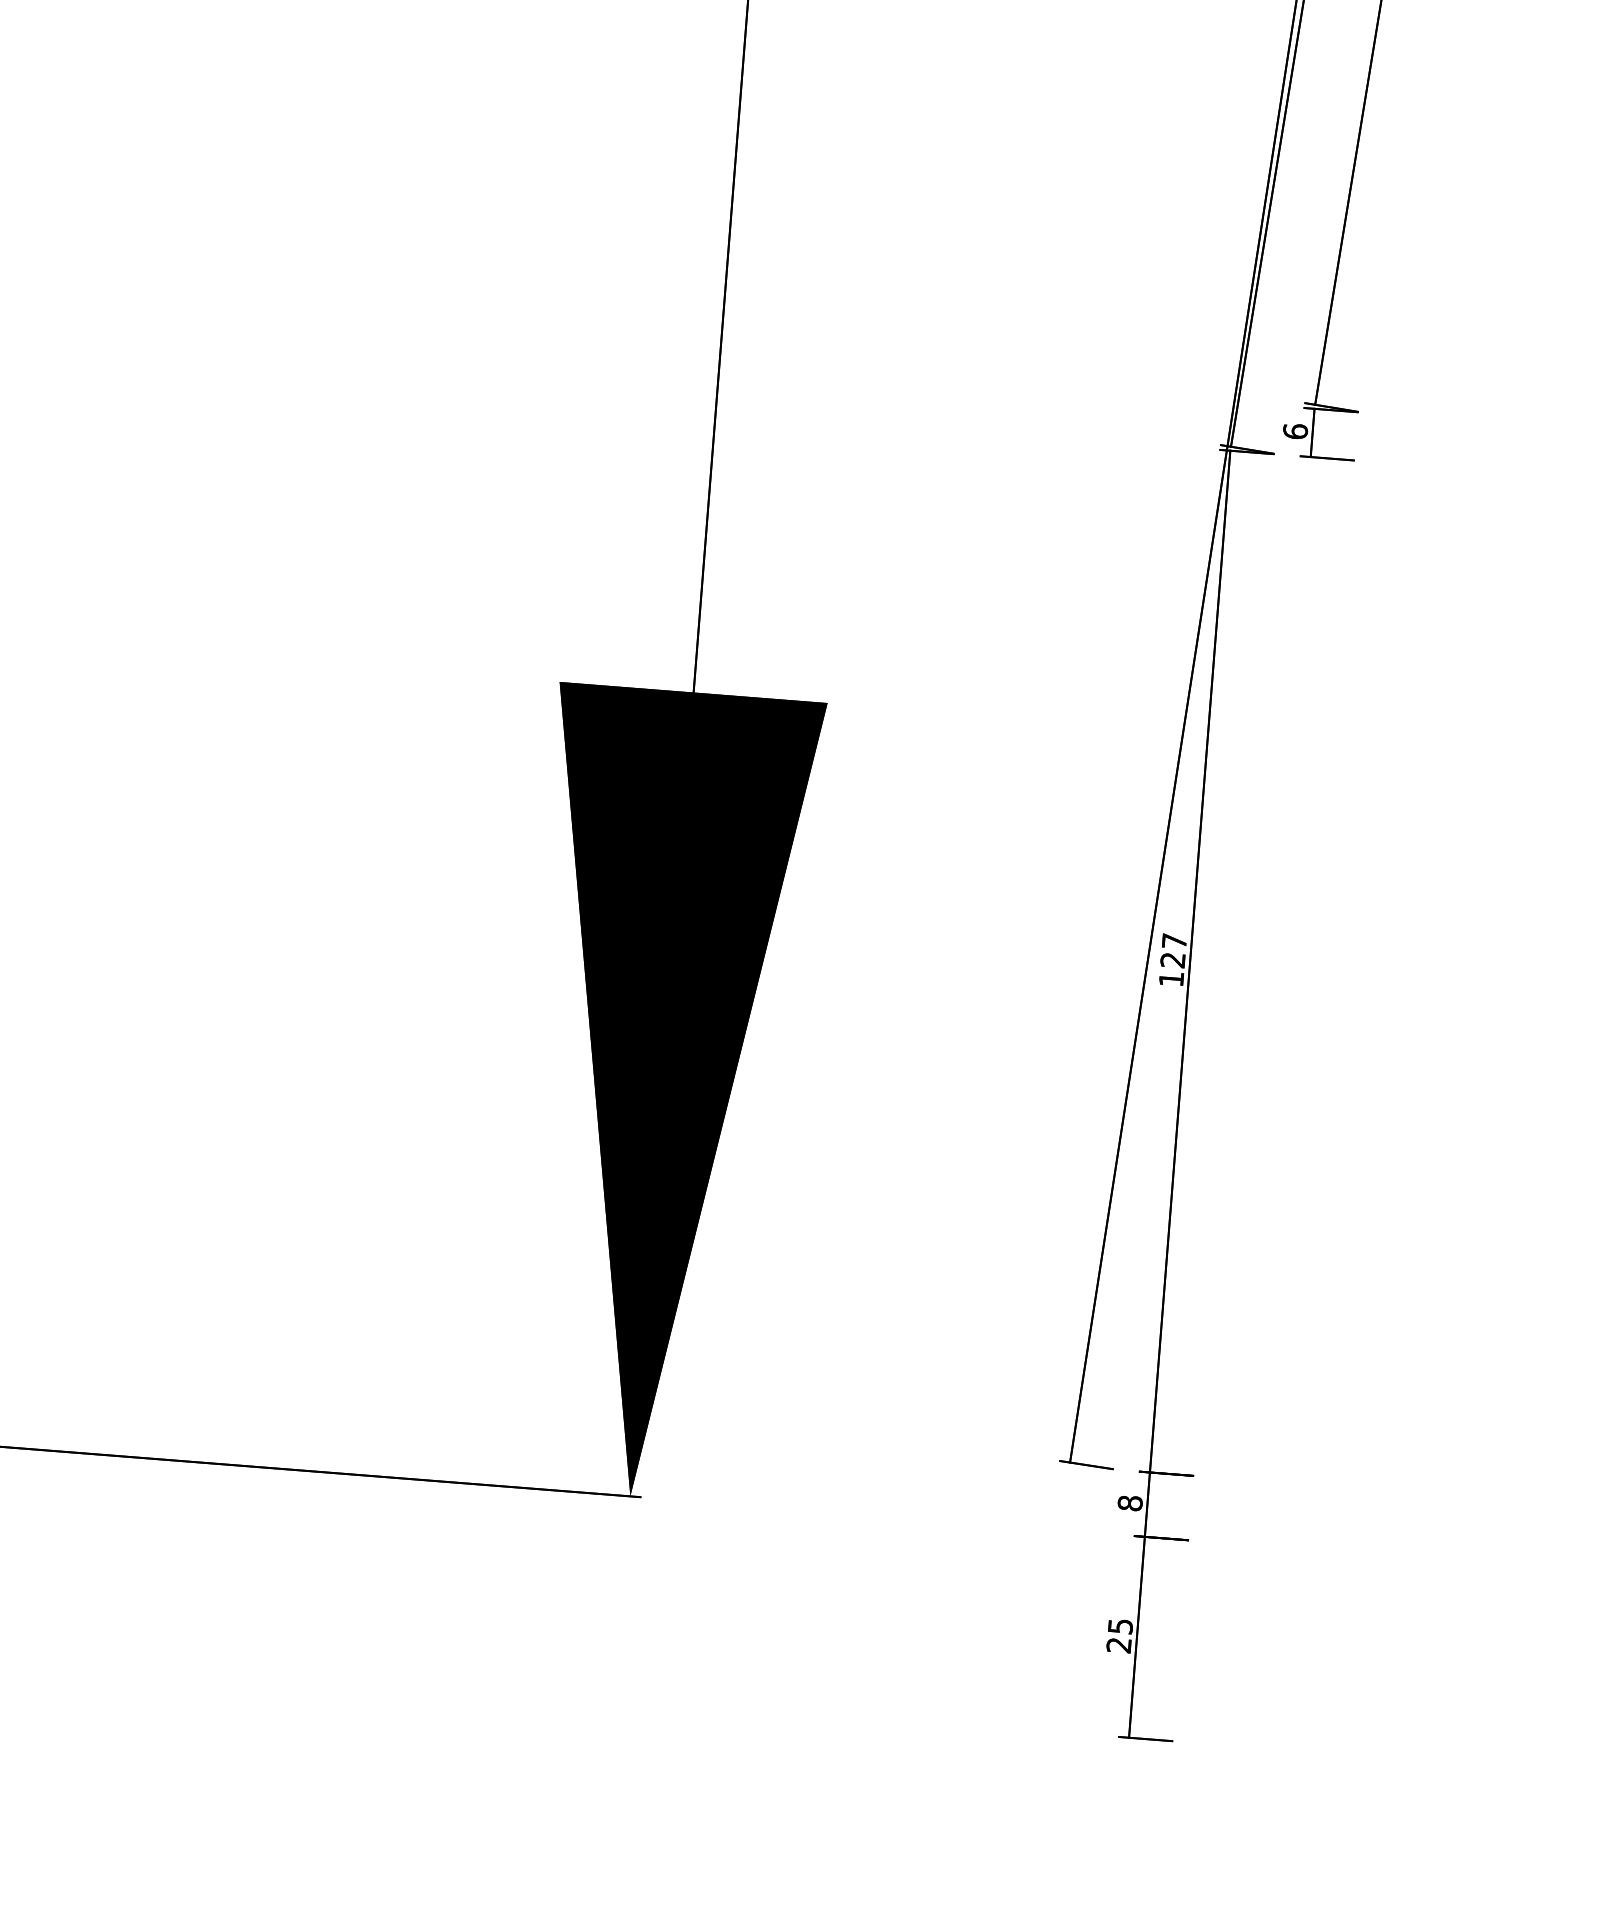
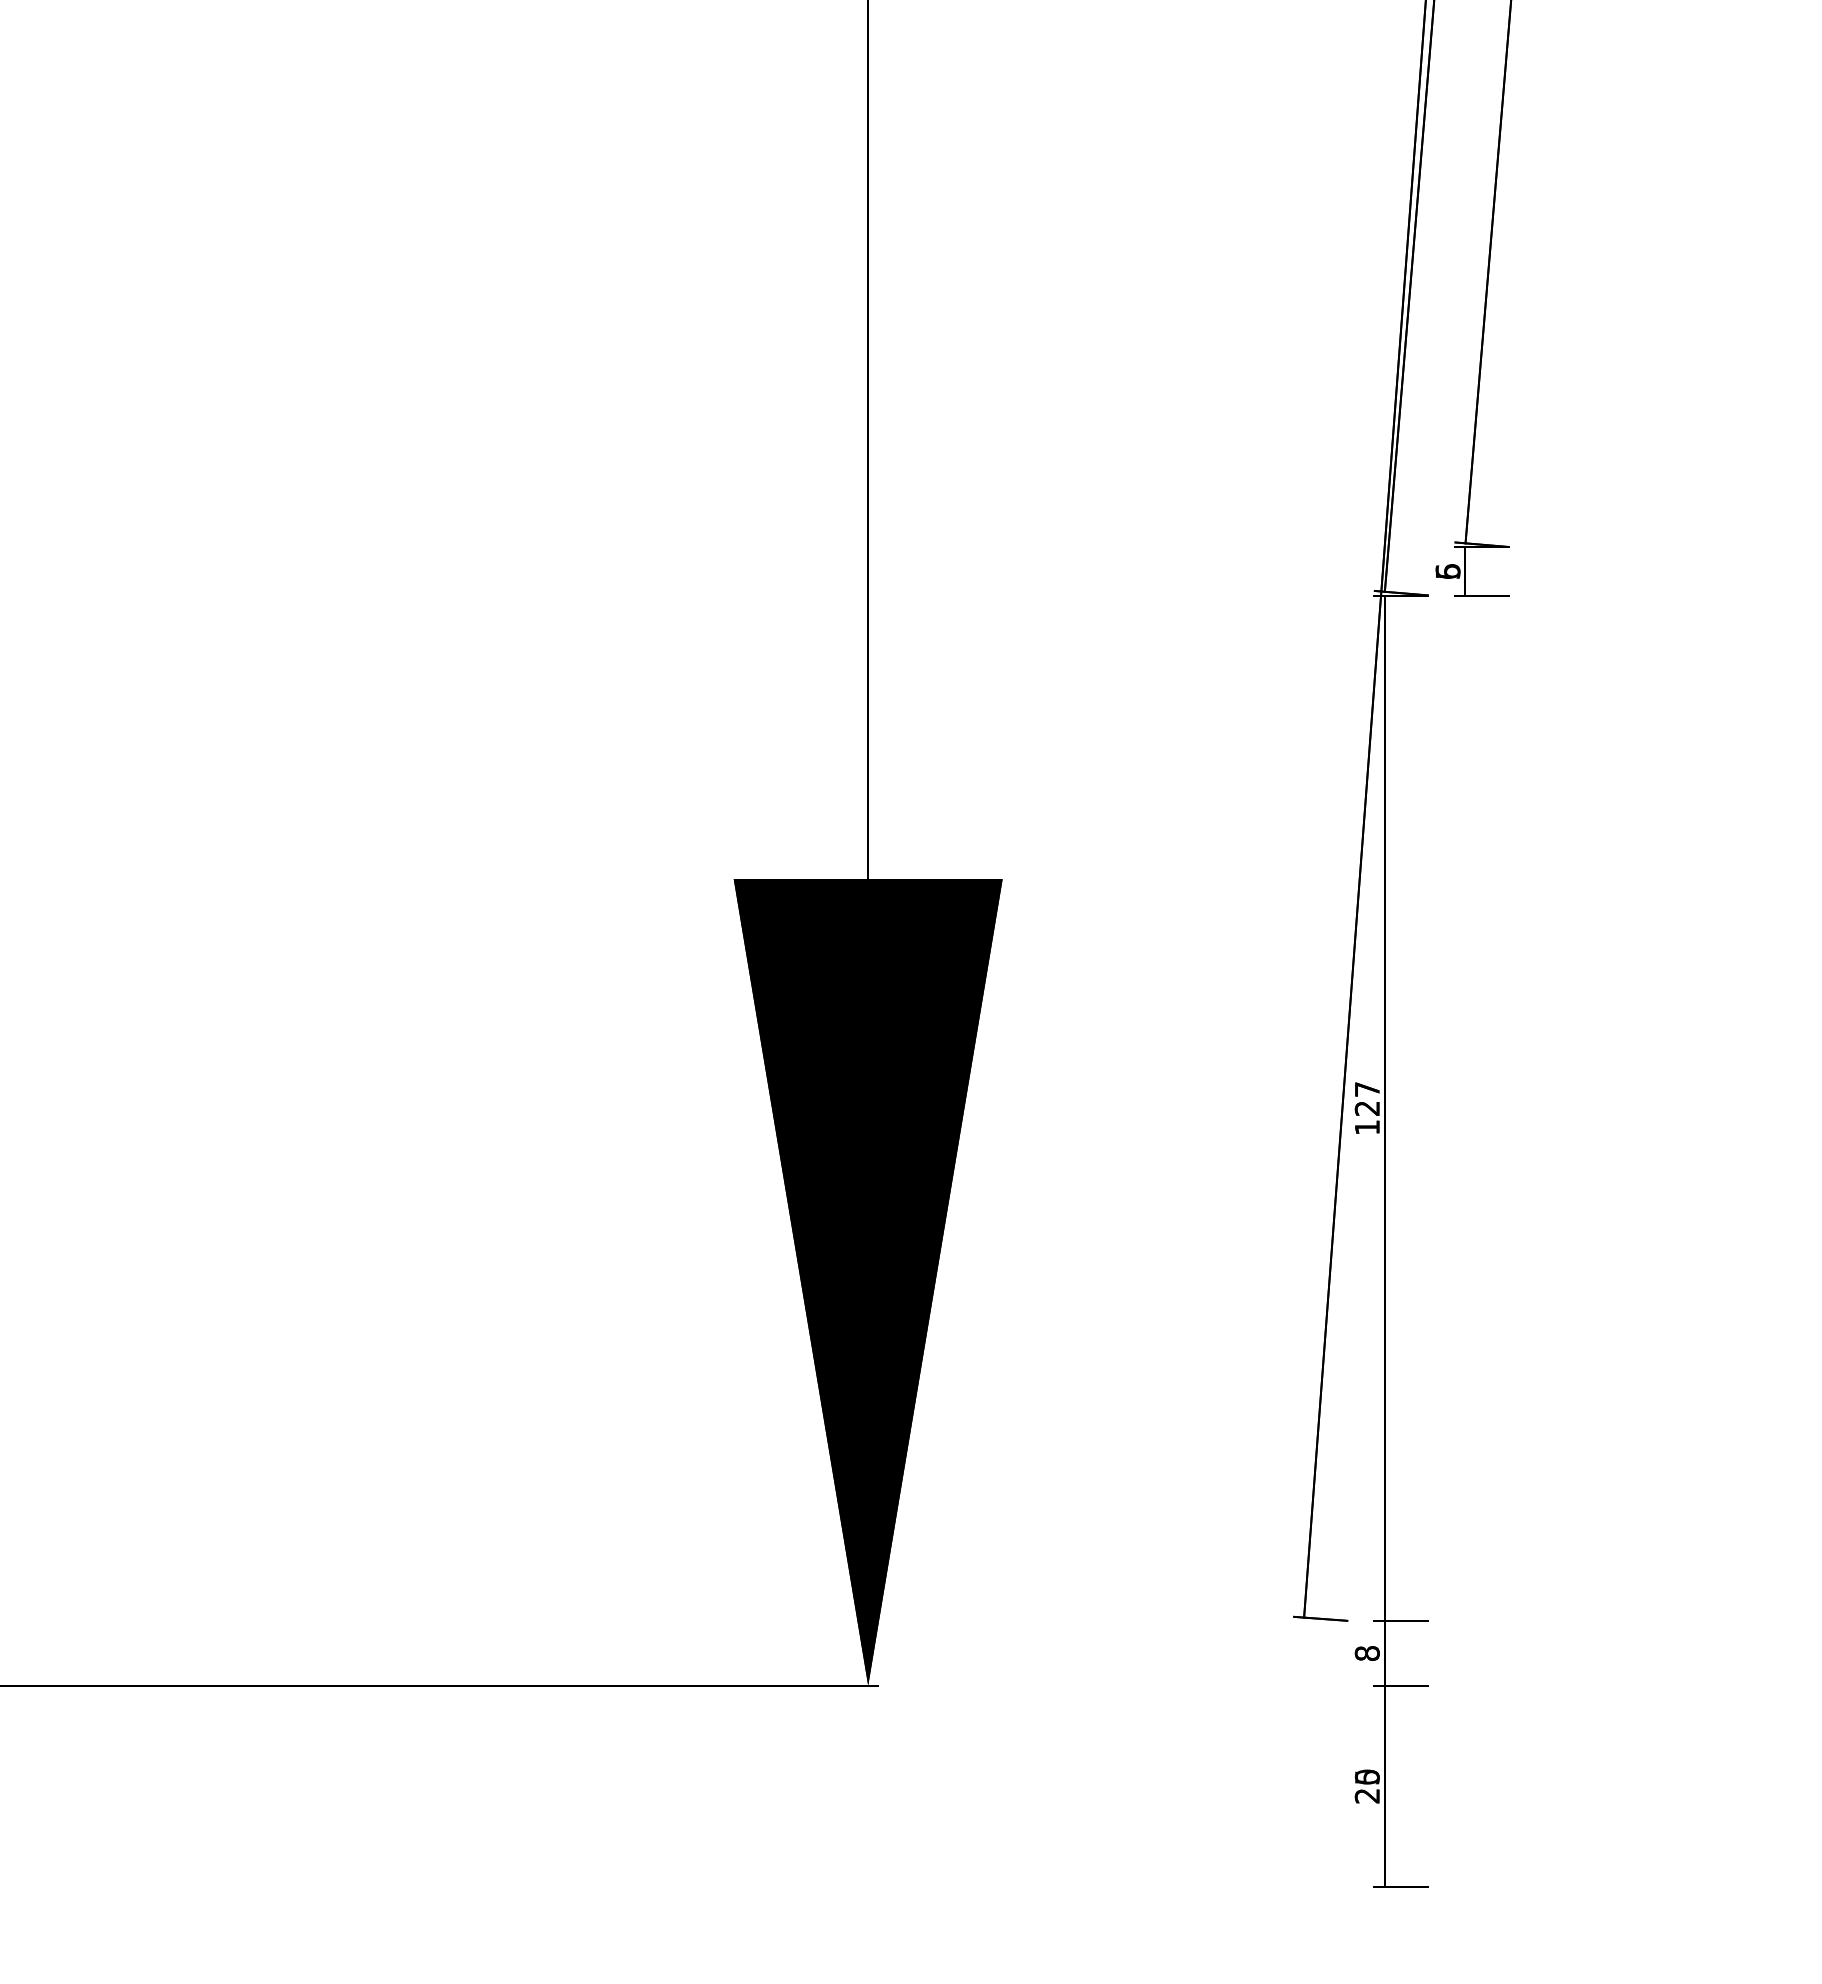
text: (1294, 431) -> (1447, 571), 6 -> 5
text: (1119, 1625) -> (1366, 1776), 25 -> 20

